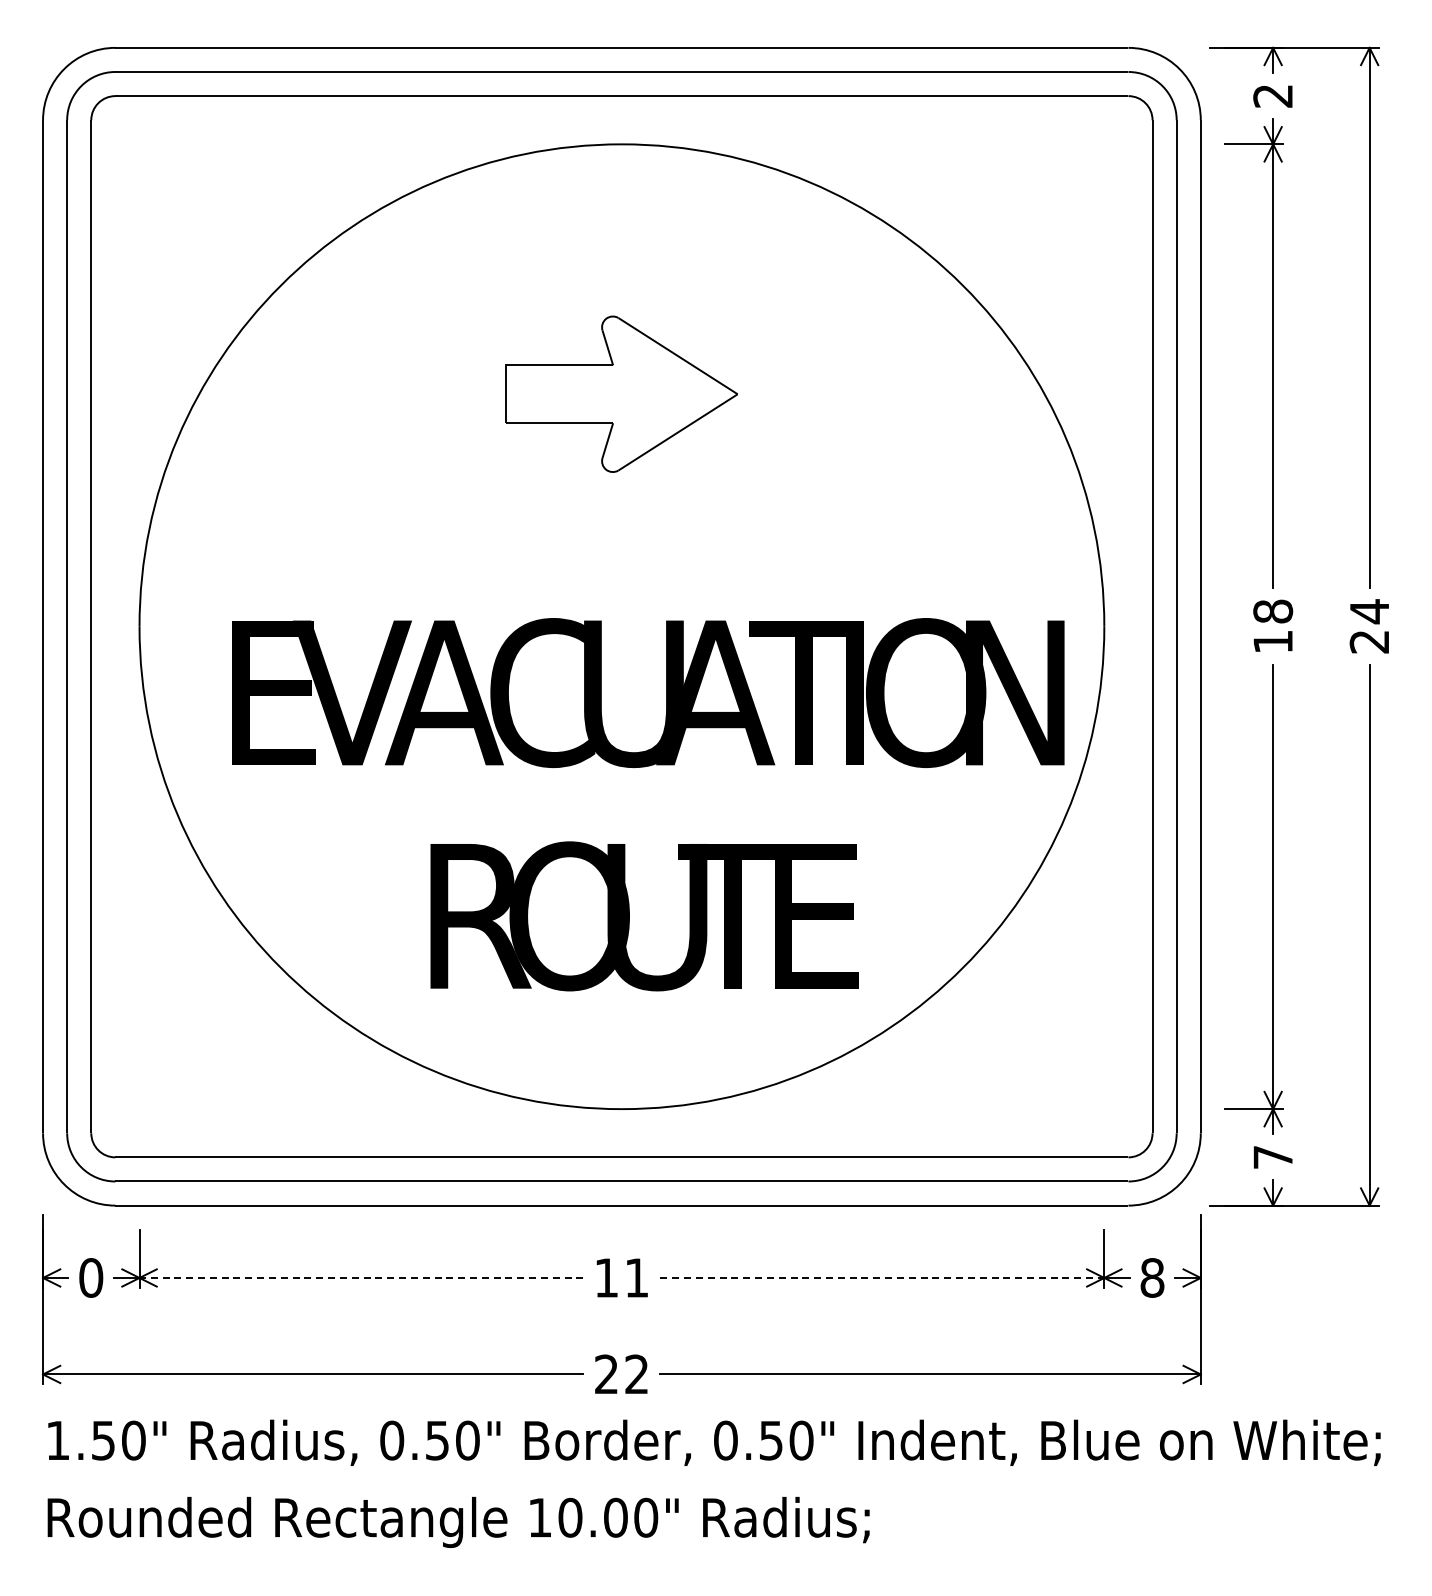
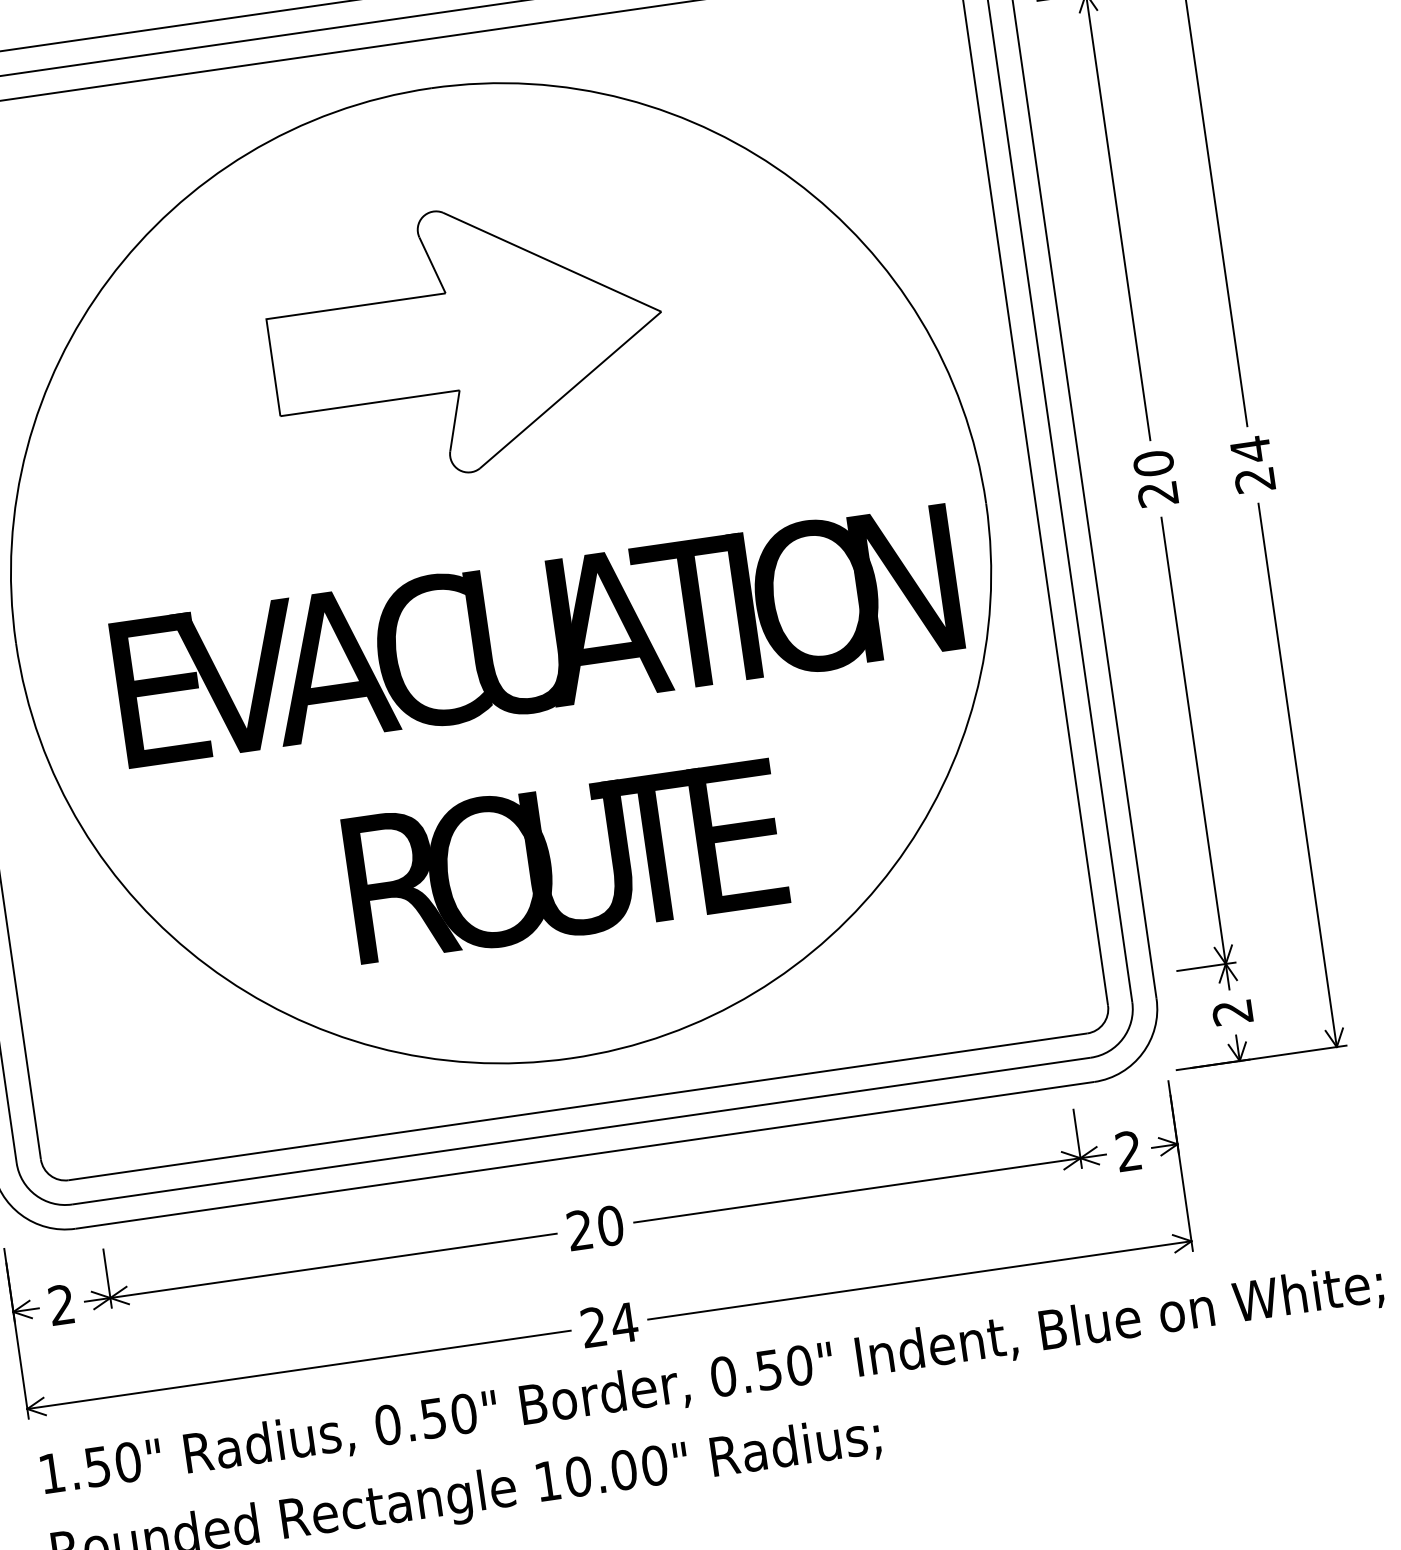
part: (621, 393) -> (466, 338), size x1.67
text: (1272, 626) -> (1155, 478), 18 -> 20
text: (1272, 1157) -> (1232, 1012), 7 -> 2
text: (91, 1277) -> (62, 1304), 0 -> 2
line: (361, 1277) -> (333, 1265), dashed -> solid
text: (621, 1277) -> (594, 1227), 11 -> 20
line: (882, 1277) -> (857, 1189), dashed -> solid
text: (1152, 1277) -> (1128, 1150), 8 -> 2
text: (636, 1373) -> (623, 1322), 22 -> 24

